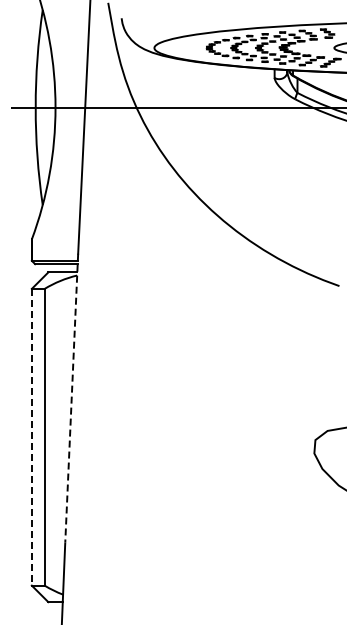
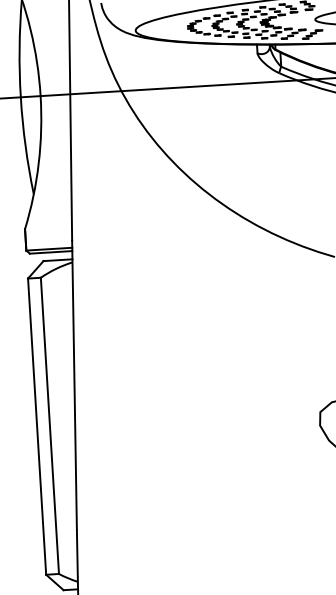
line: (71, 398) -> (74, 385), dashed -> solid
line: (31, 437) -> (36, 426), dashed -> solid

